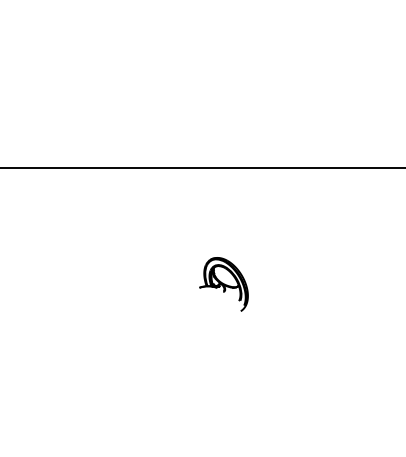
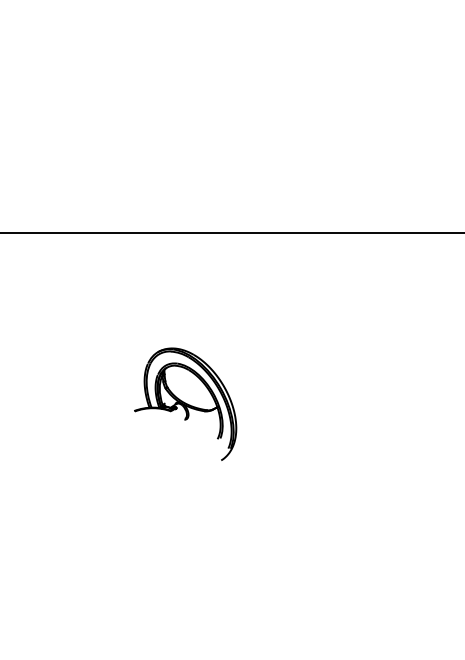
part: (223, 284) -> (185, 404), size x1.43

